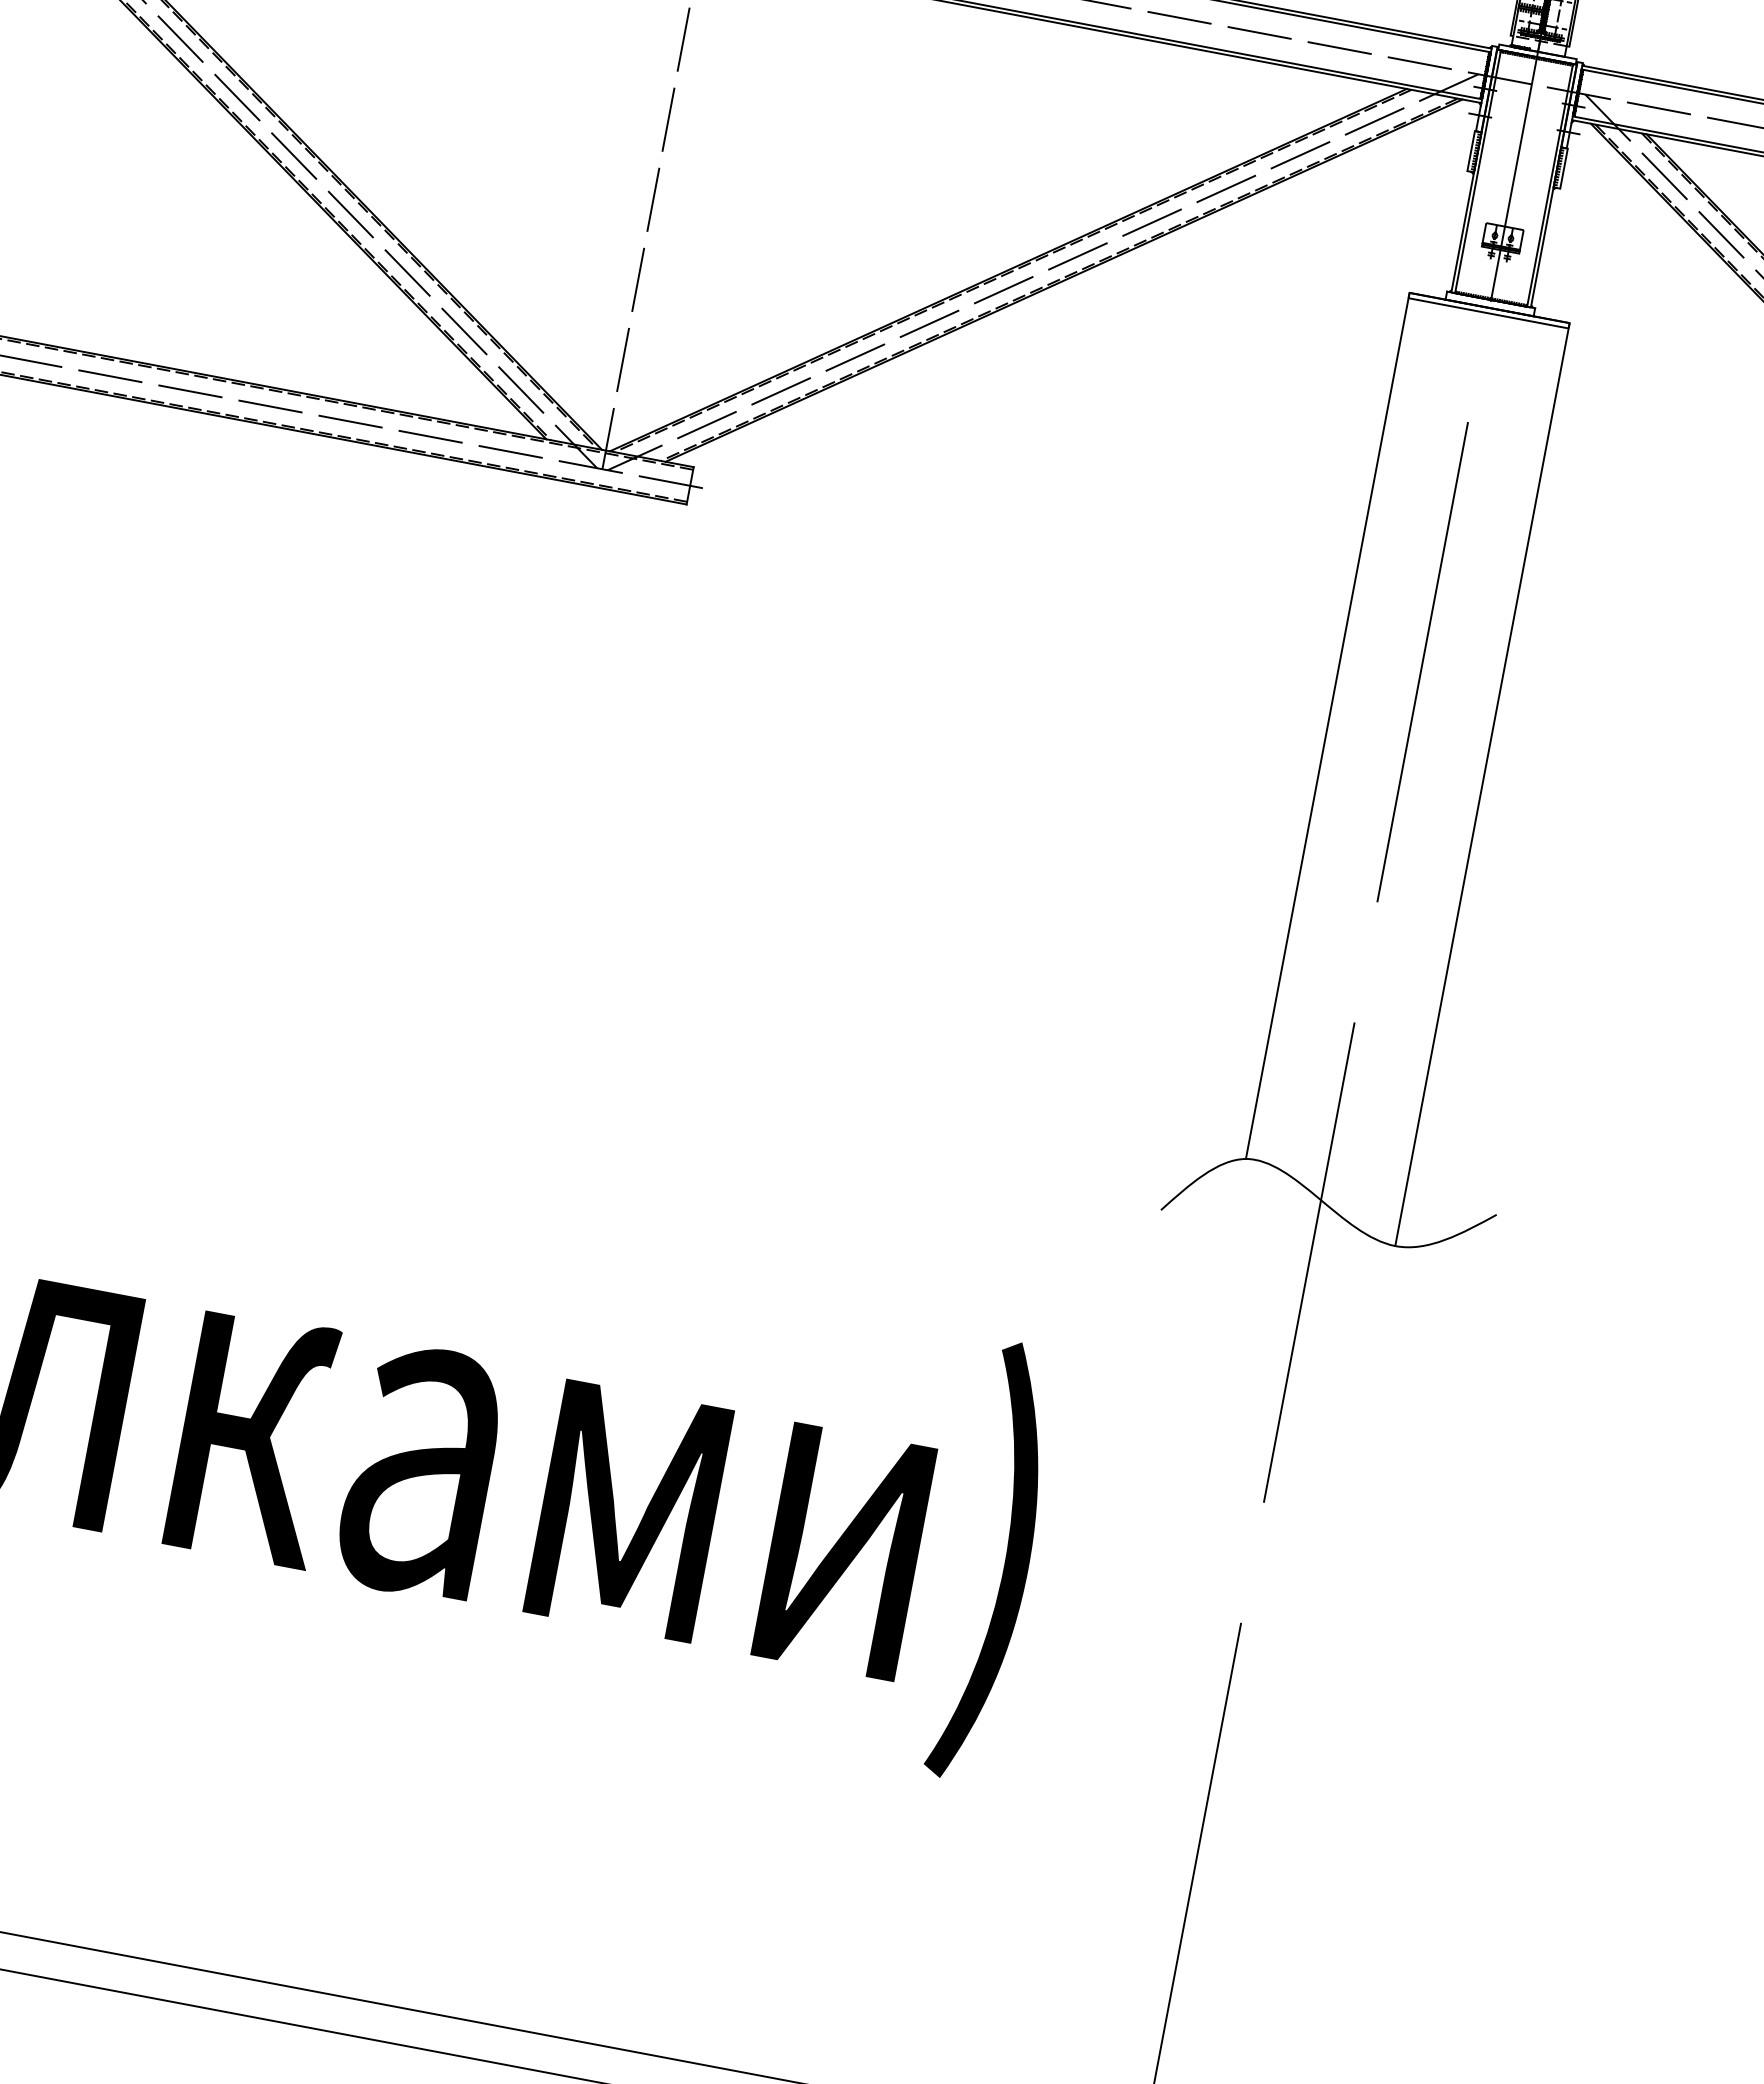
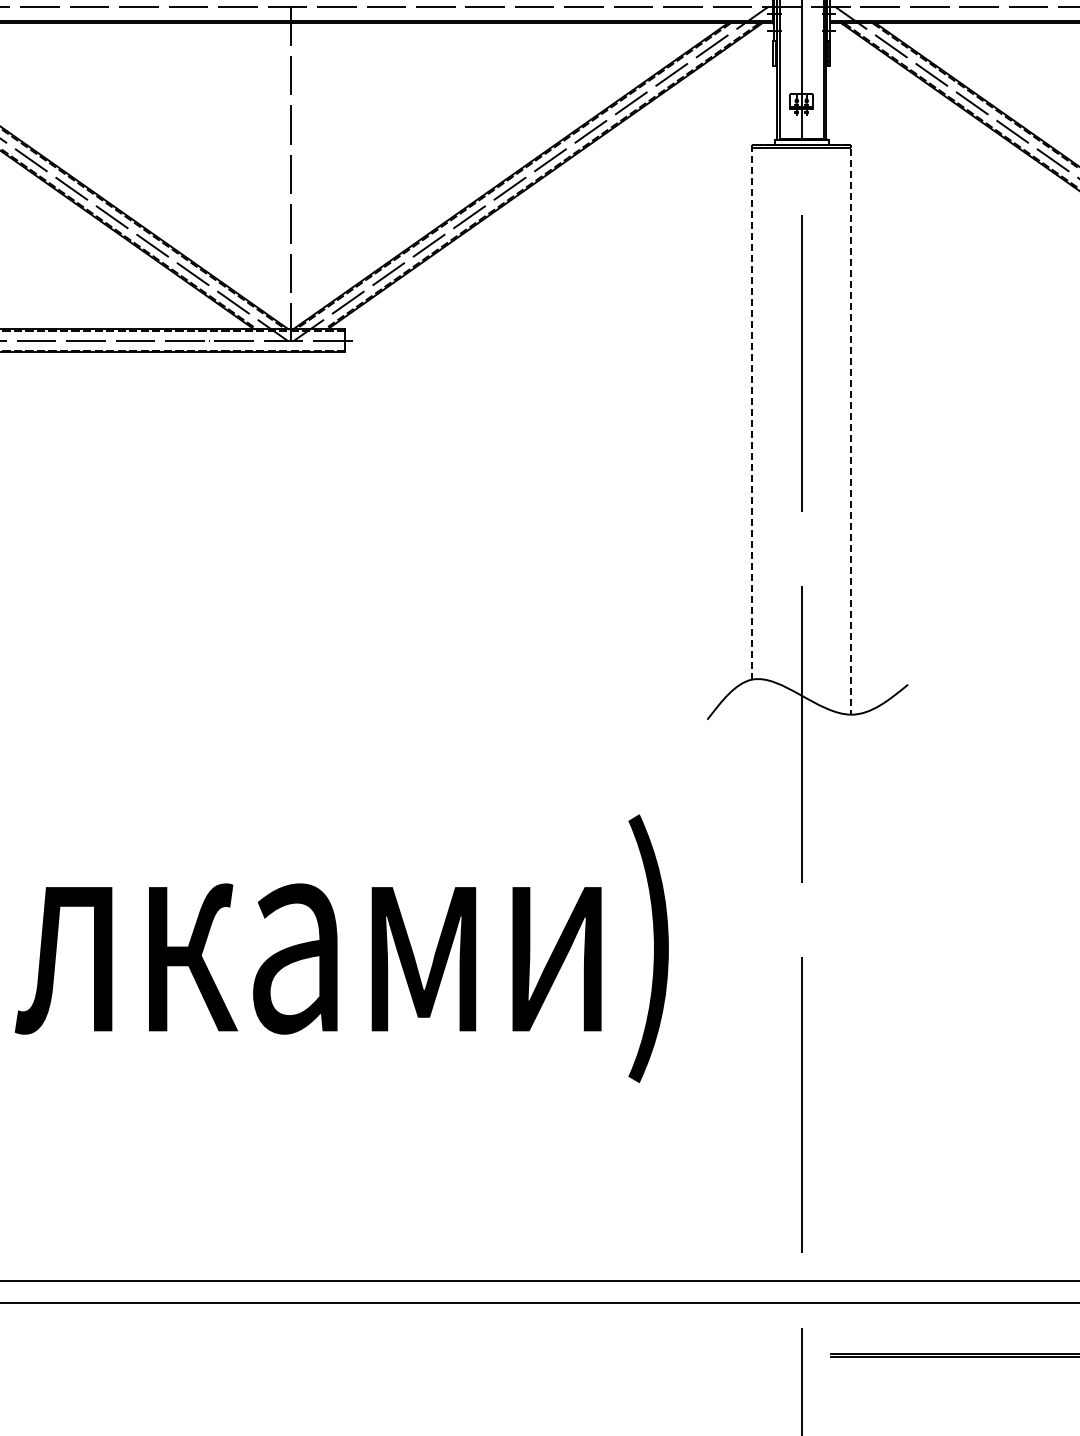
line: (1519, 313) -> (820, 144), solid -> dashed

